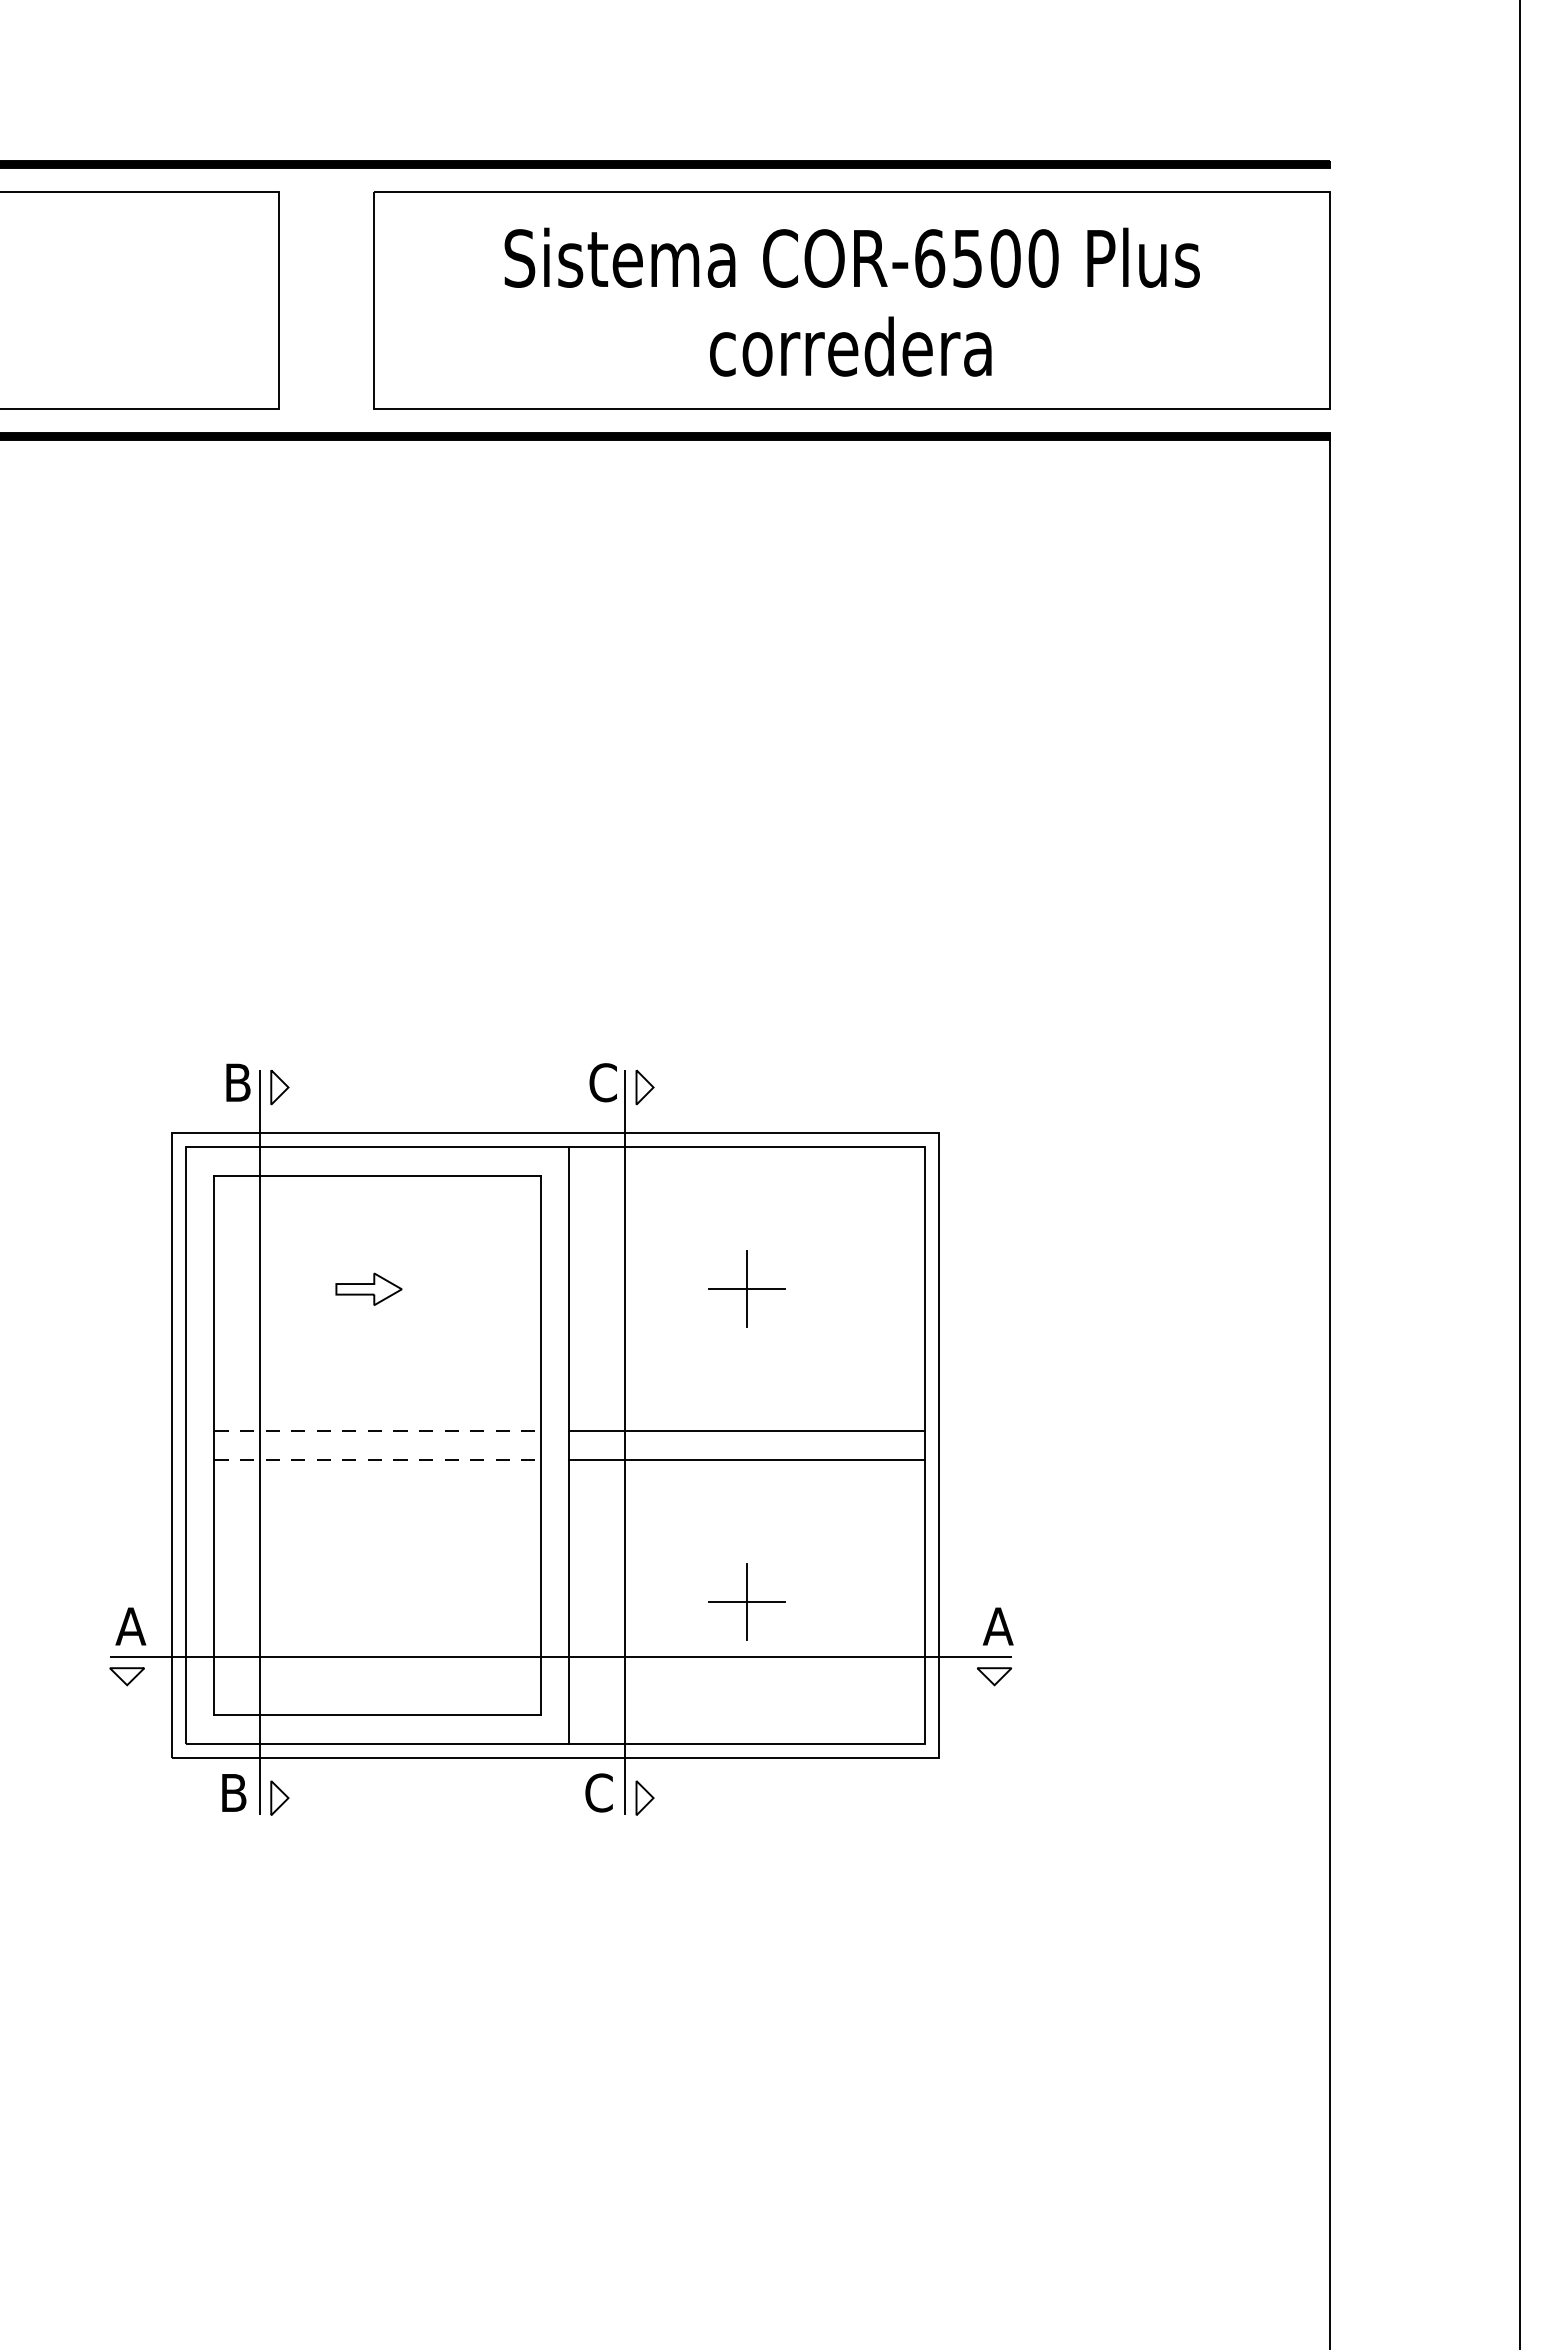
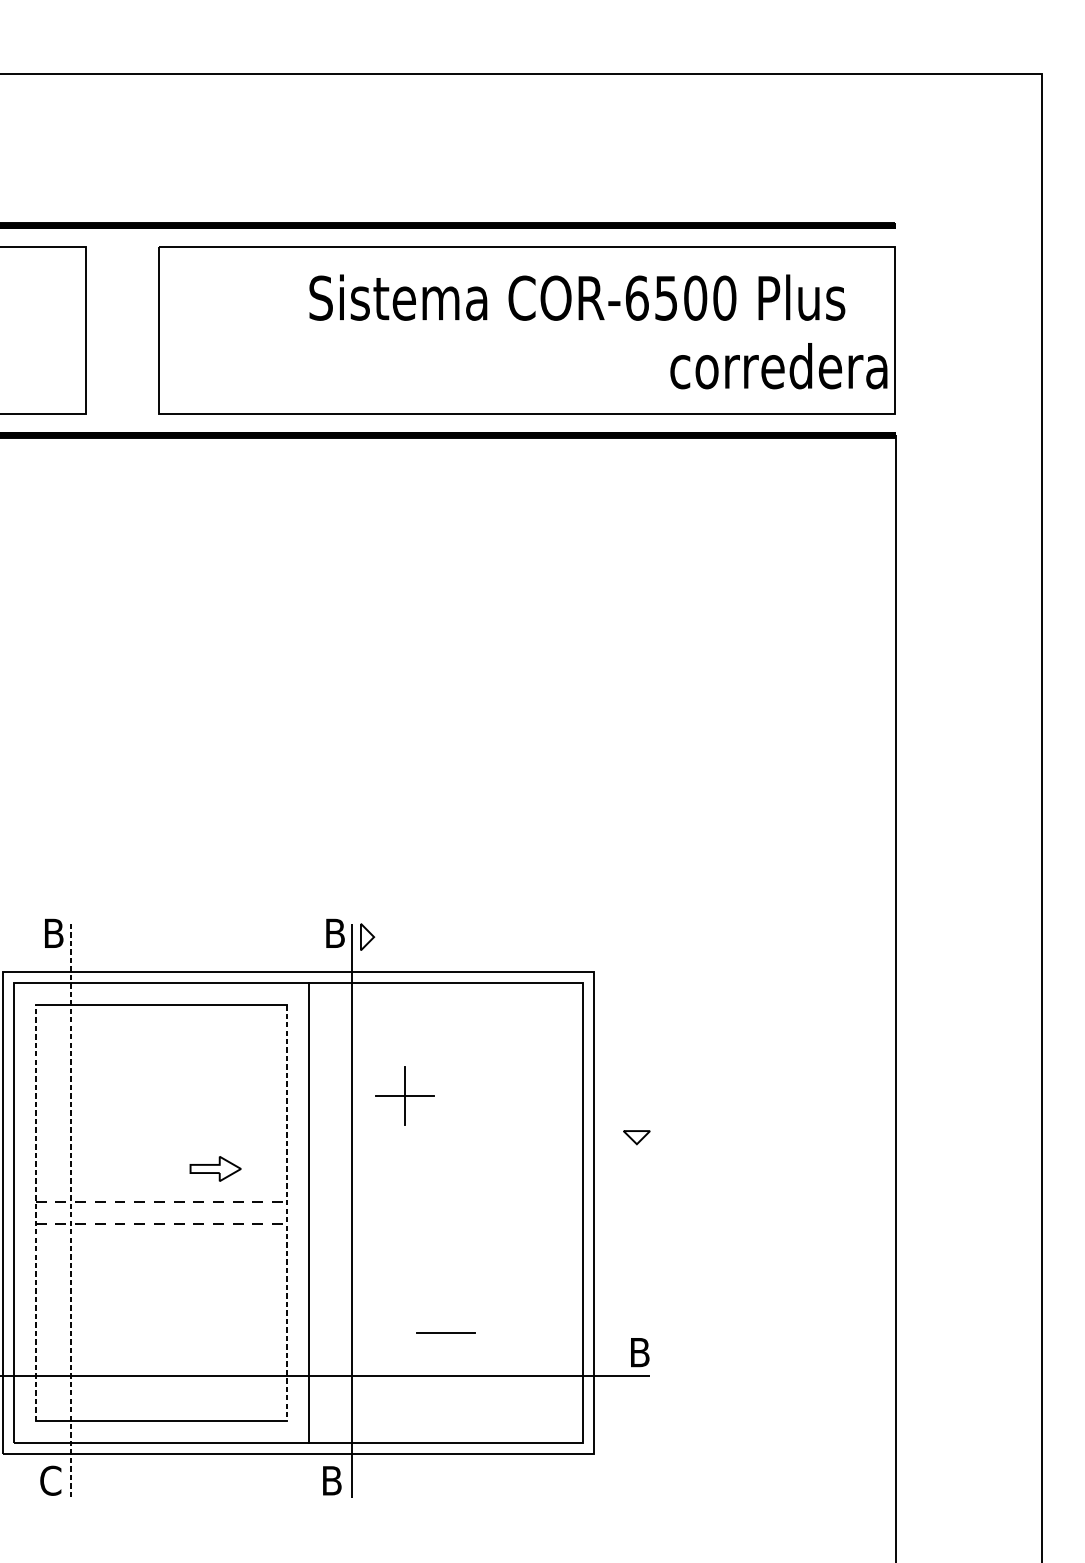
text: (851, 257) -> (576, 297), moved
text: (850, 346) -> (778, 366), moved
text: (602, 1082) -> (334, 933), C -> B
part: (279, 1087) -> (85, 937), removed
part: (368, 1288) -> (215, 1168), moved
part: (746, 1288) -> (404, 1095), moved
line: (746, 1431) -> (445, 1202), removed
line: (259, 1442) -> (70, 1210), solid -> dashed
line: (214, 1445) -> (35, 1213), solid -> dashed
line: (541, 1445) -> (287, 1213), solid -> dashed
line: (746, 1459) -> (445, 1223), removed
line: (746, 1601) -> (445, 1333), removed
text: (997, 1626) -> (639, 1352), A -> B
part: (994, 1676) -> (636, 1137), moved
text: (233, 1792) -> (50, 1480), B -> C
text: (598, 1792) -> (331, 1480), C -> B
part: (279, 1797) -> (85, 1484), removed
part: (644, 1797) -> (367, 1484), removed

